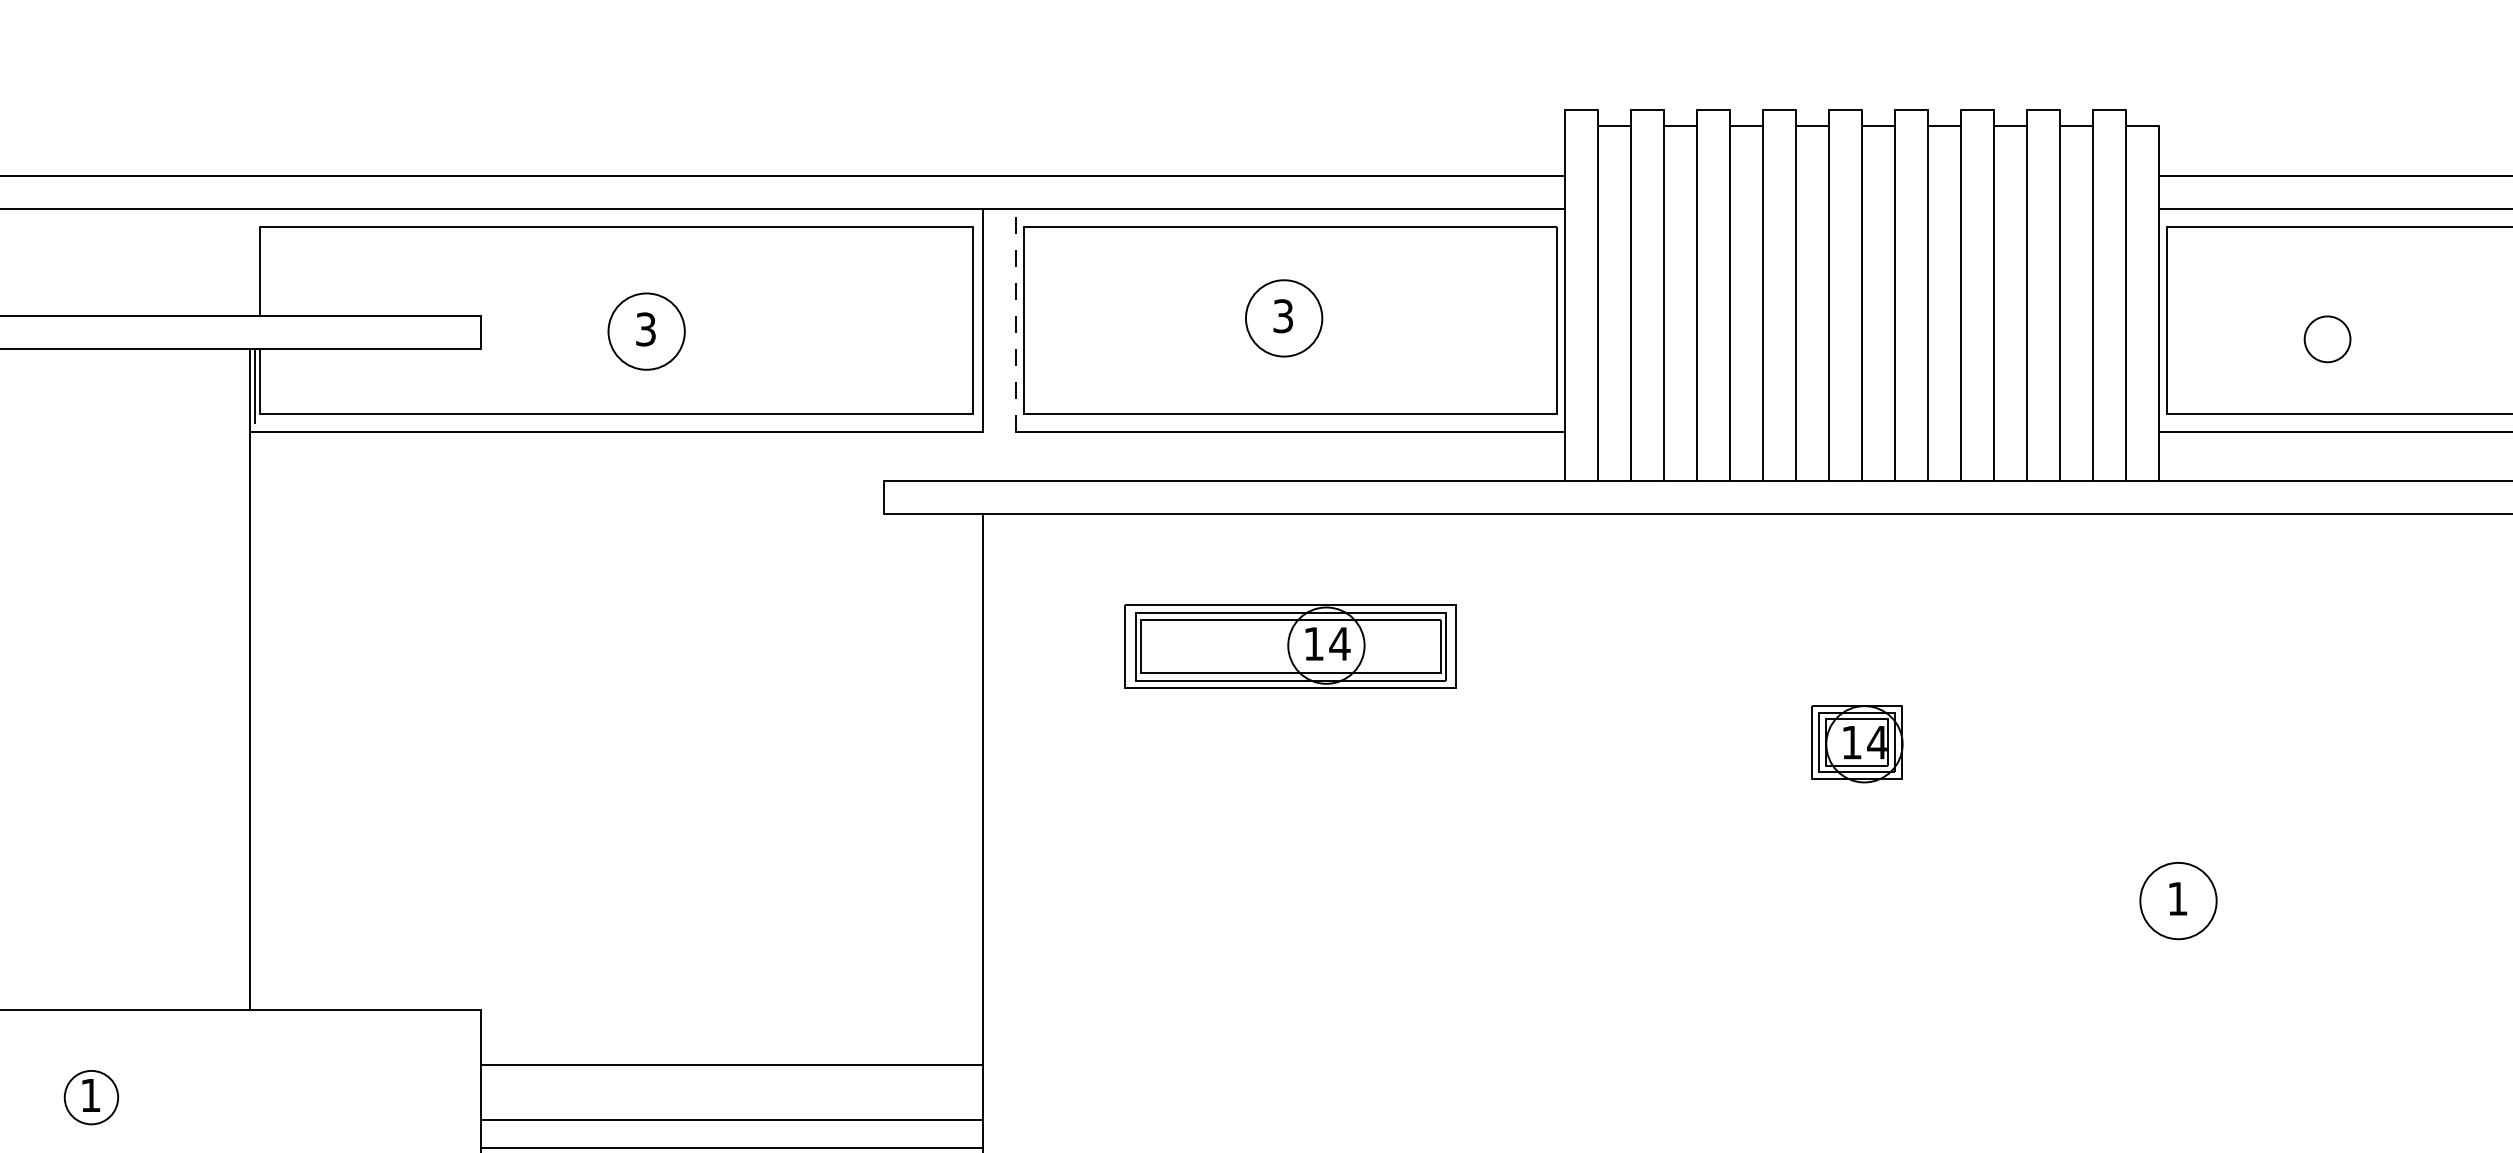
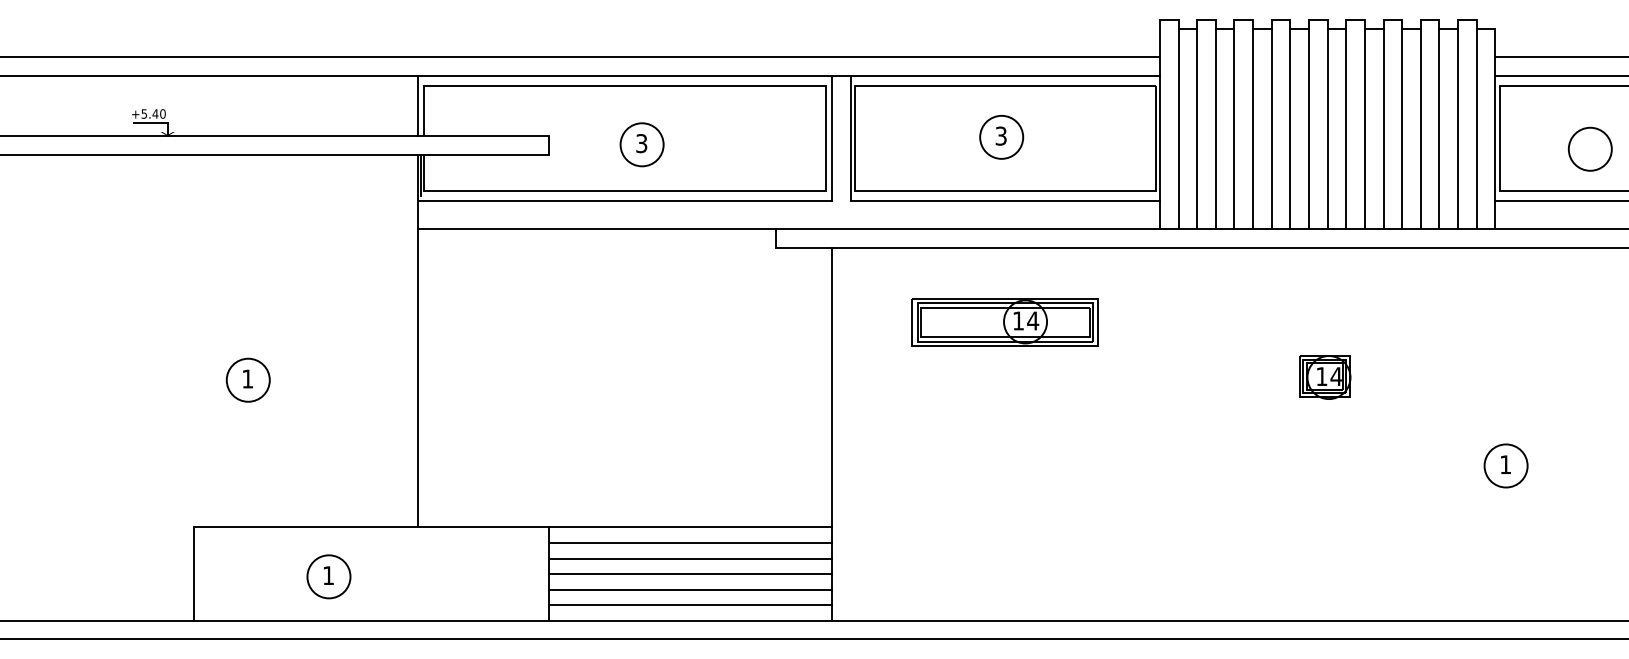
line: (250, 261) -> (418, 105), added
line: (1016, 320) -> (850, 138), dashed -> solid
circle: (2326, 338) -> (1589, 148), size x1.67
line: (567, 481) -> (597, 229), added
line: (730, 1010) -> (689, 527), added
line: (730, 1038) -> (689, 543), added
line: (730, 1093) -> (689, 574), added
circle: (90, 1096) -> (328, 576), size x1.43

